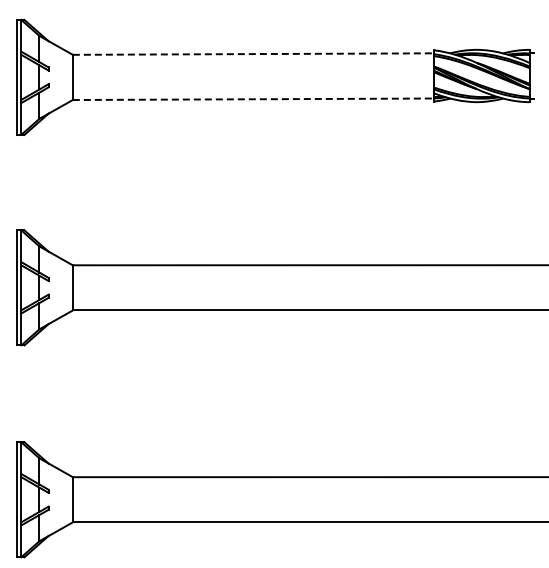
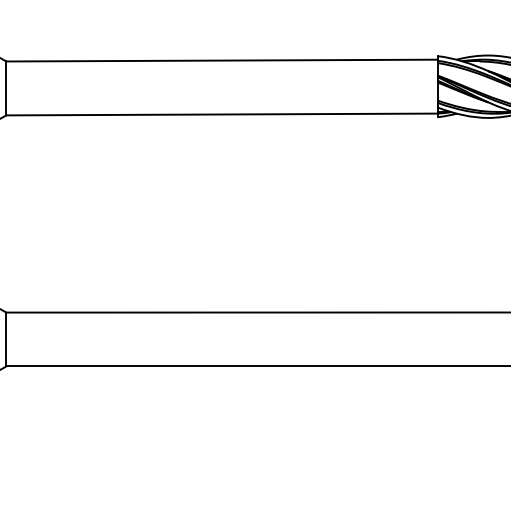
line: (253, 54) -> (221, 61), dashed -> solid
line: (253, 99) -> (221, 114), dashed -> solid

